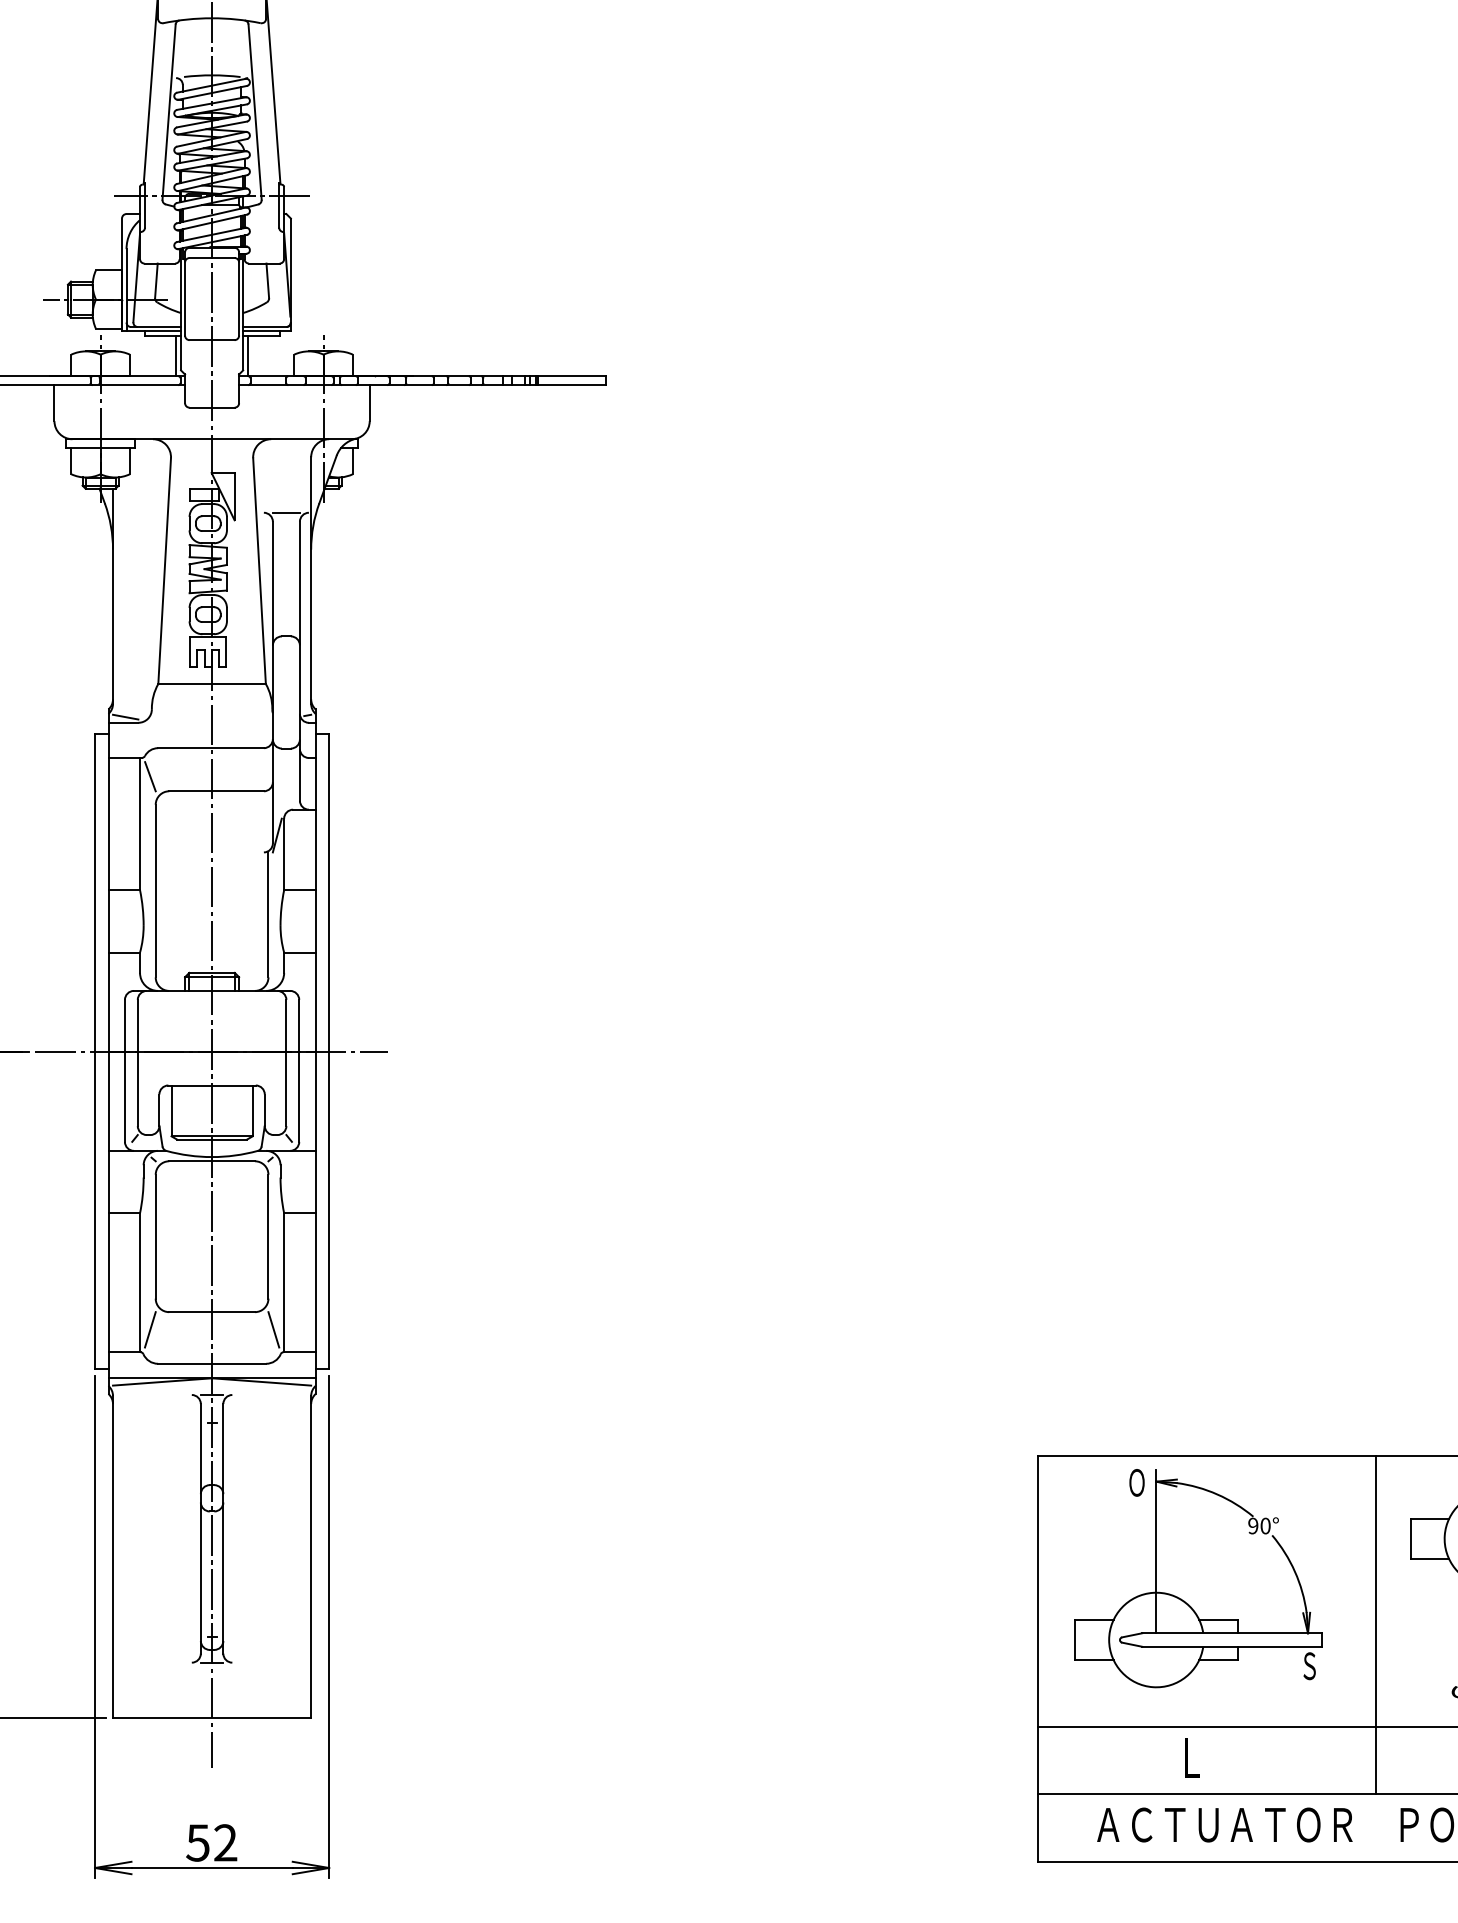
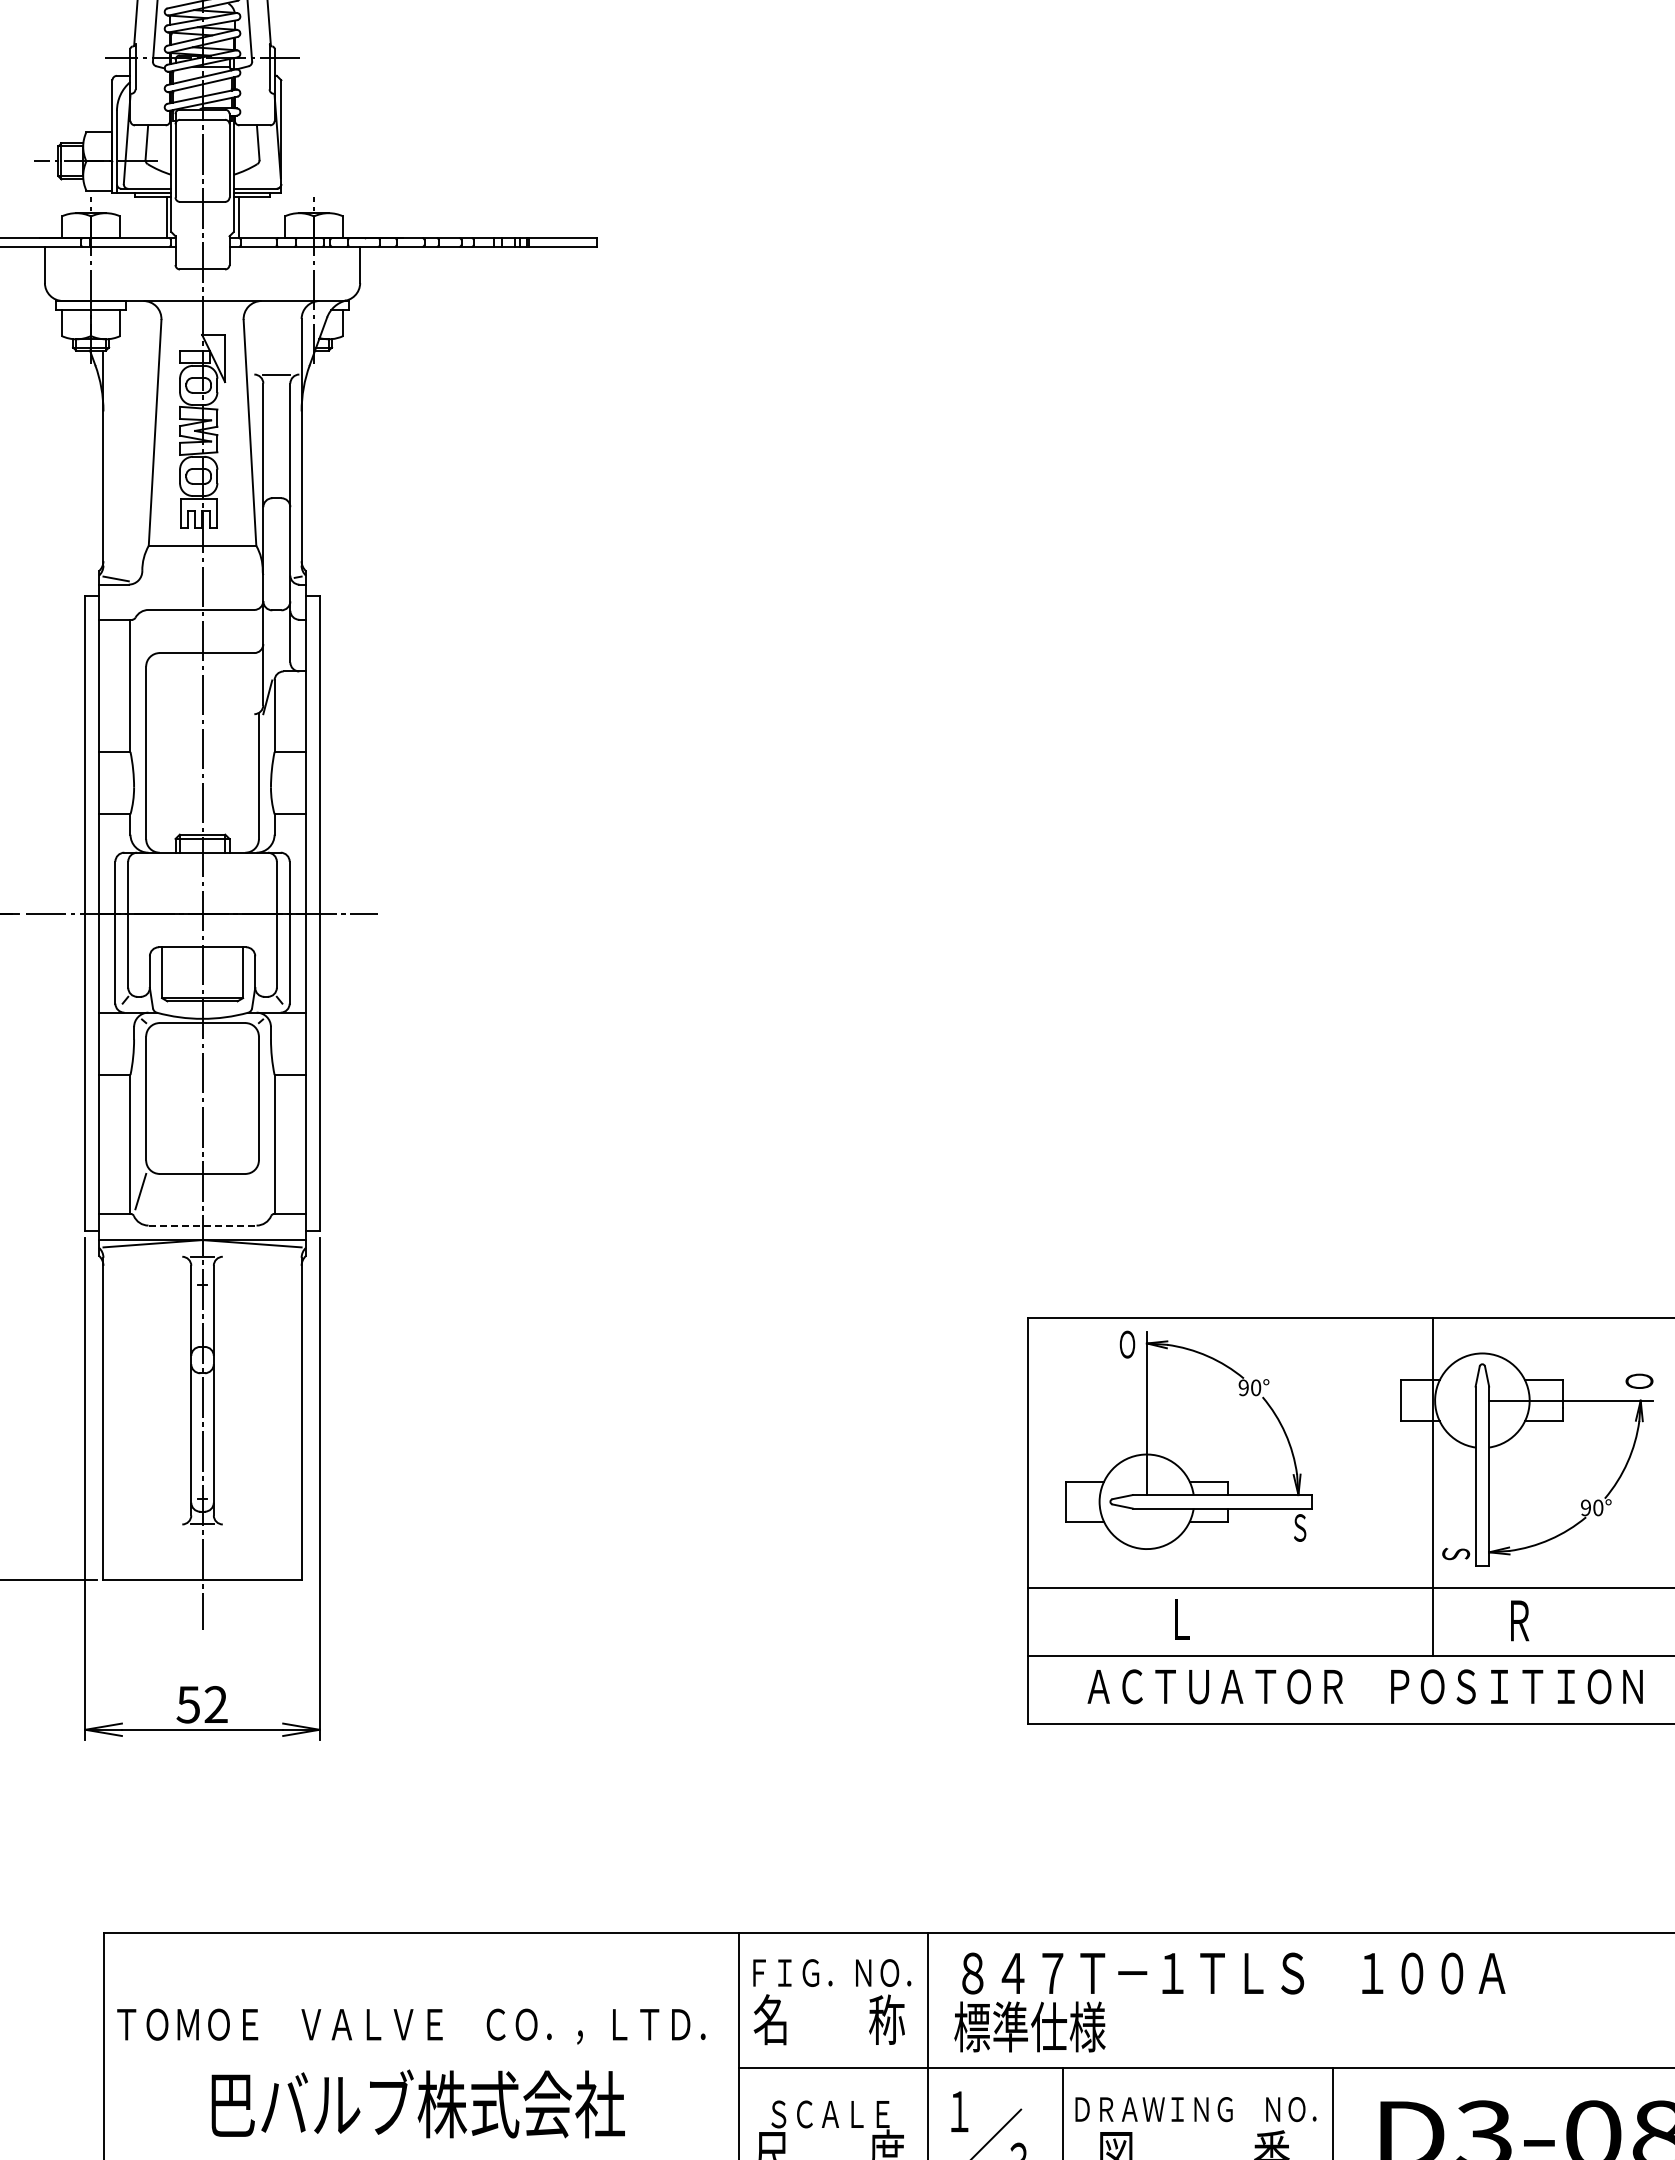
line: (150, 776) -> (140, 638), removed
line: (273, 1329) -> (263, 1191), removed
line: (213, 1363) -> (203, 1225), solid -> dashed
line: (1376, 1625) -> (1433, 1487), moved

